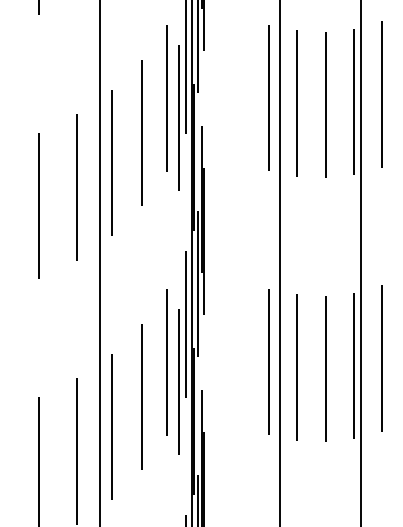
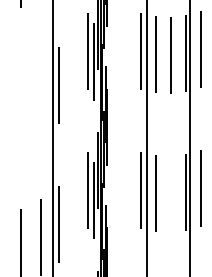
line: (141, 132) -> (74, 69), removed
line: (76, 187) -> (40, 98), removed
line: (38, 204) -> (20, 107), removed
line: (326, 368) -> (171, 193), removed
line: (141, 396) -> (74, 208), removed

